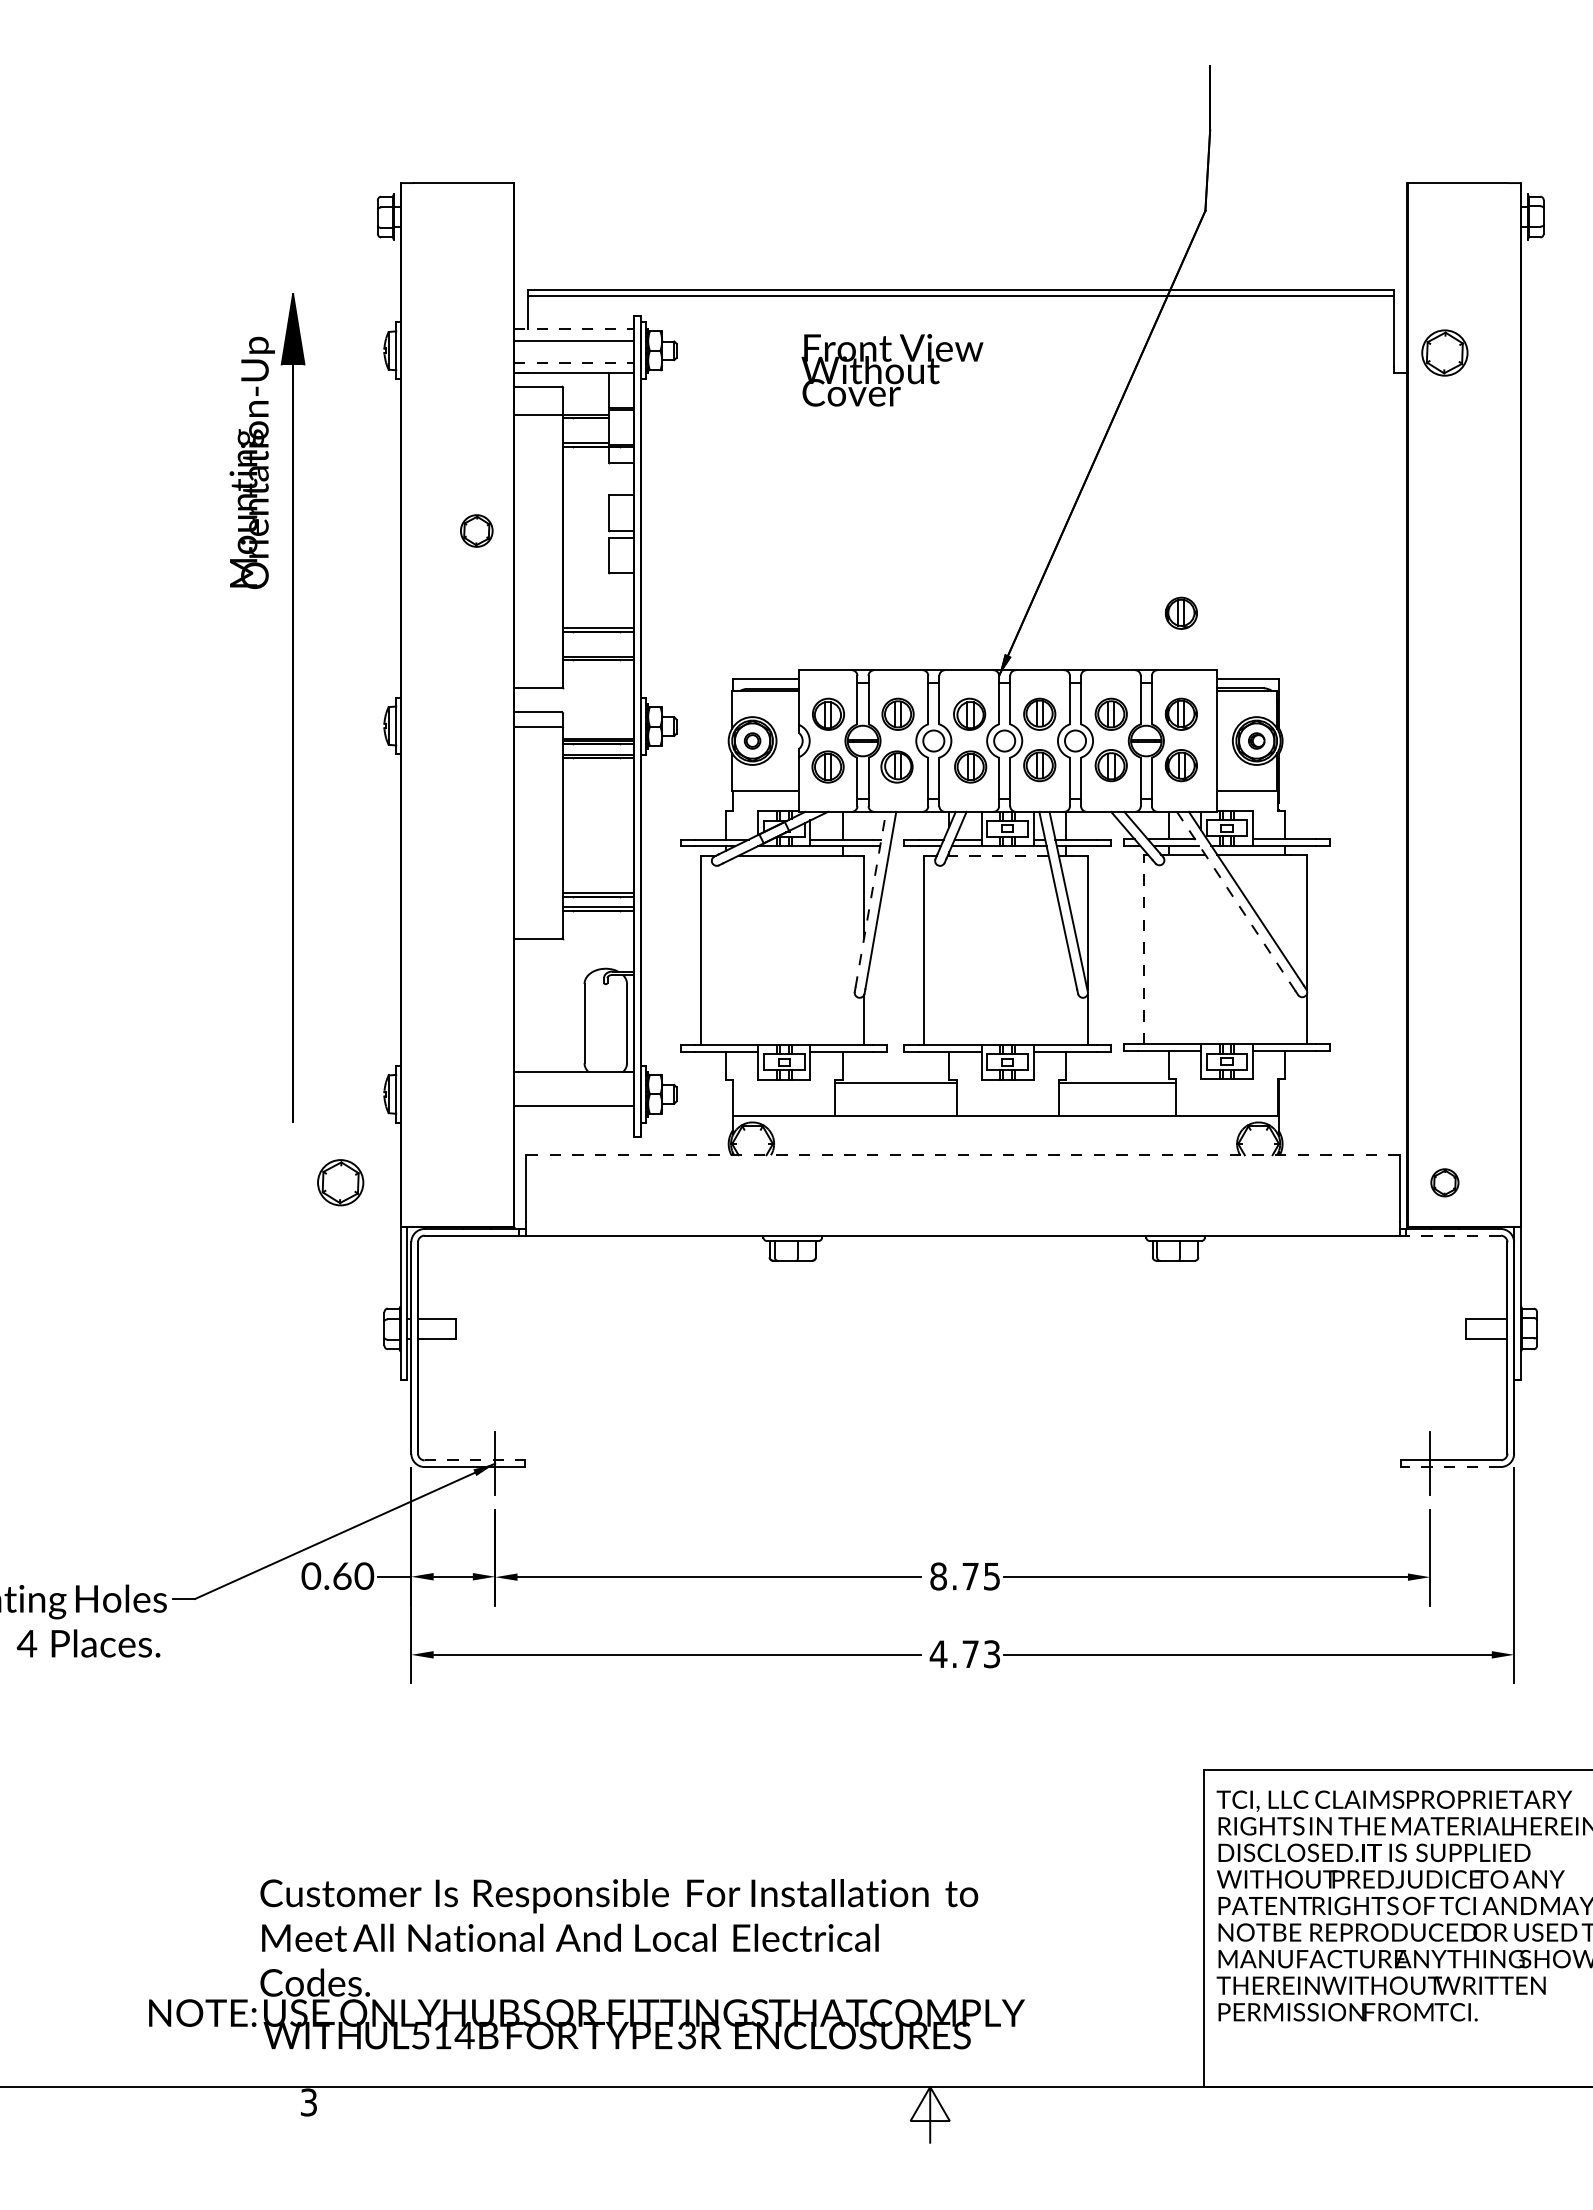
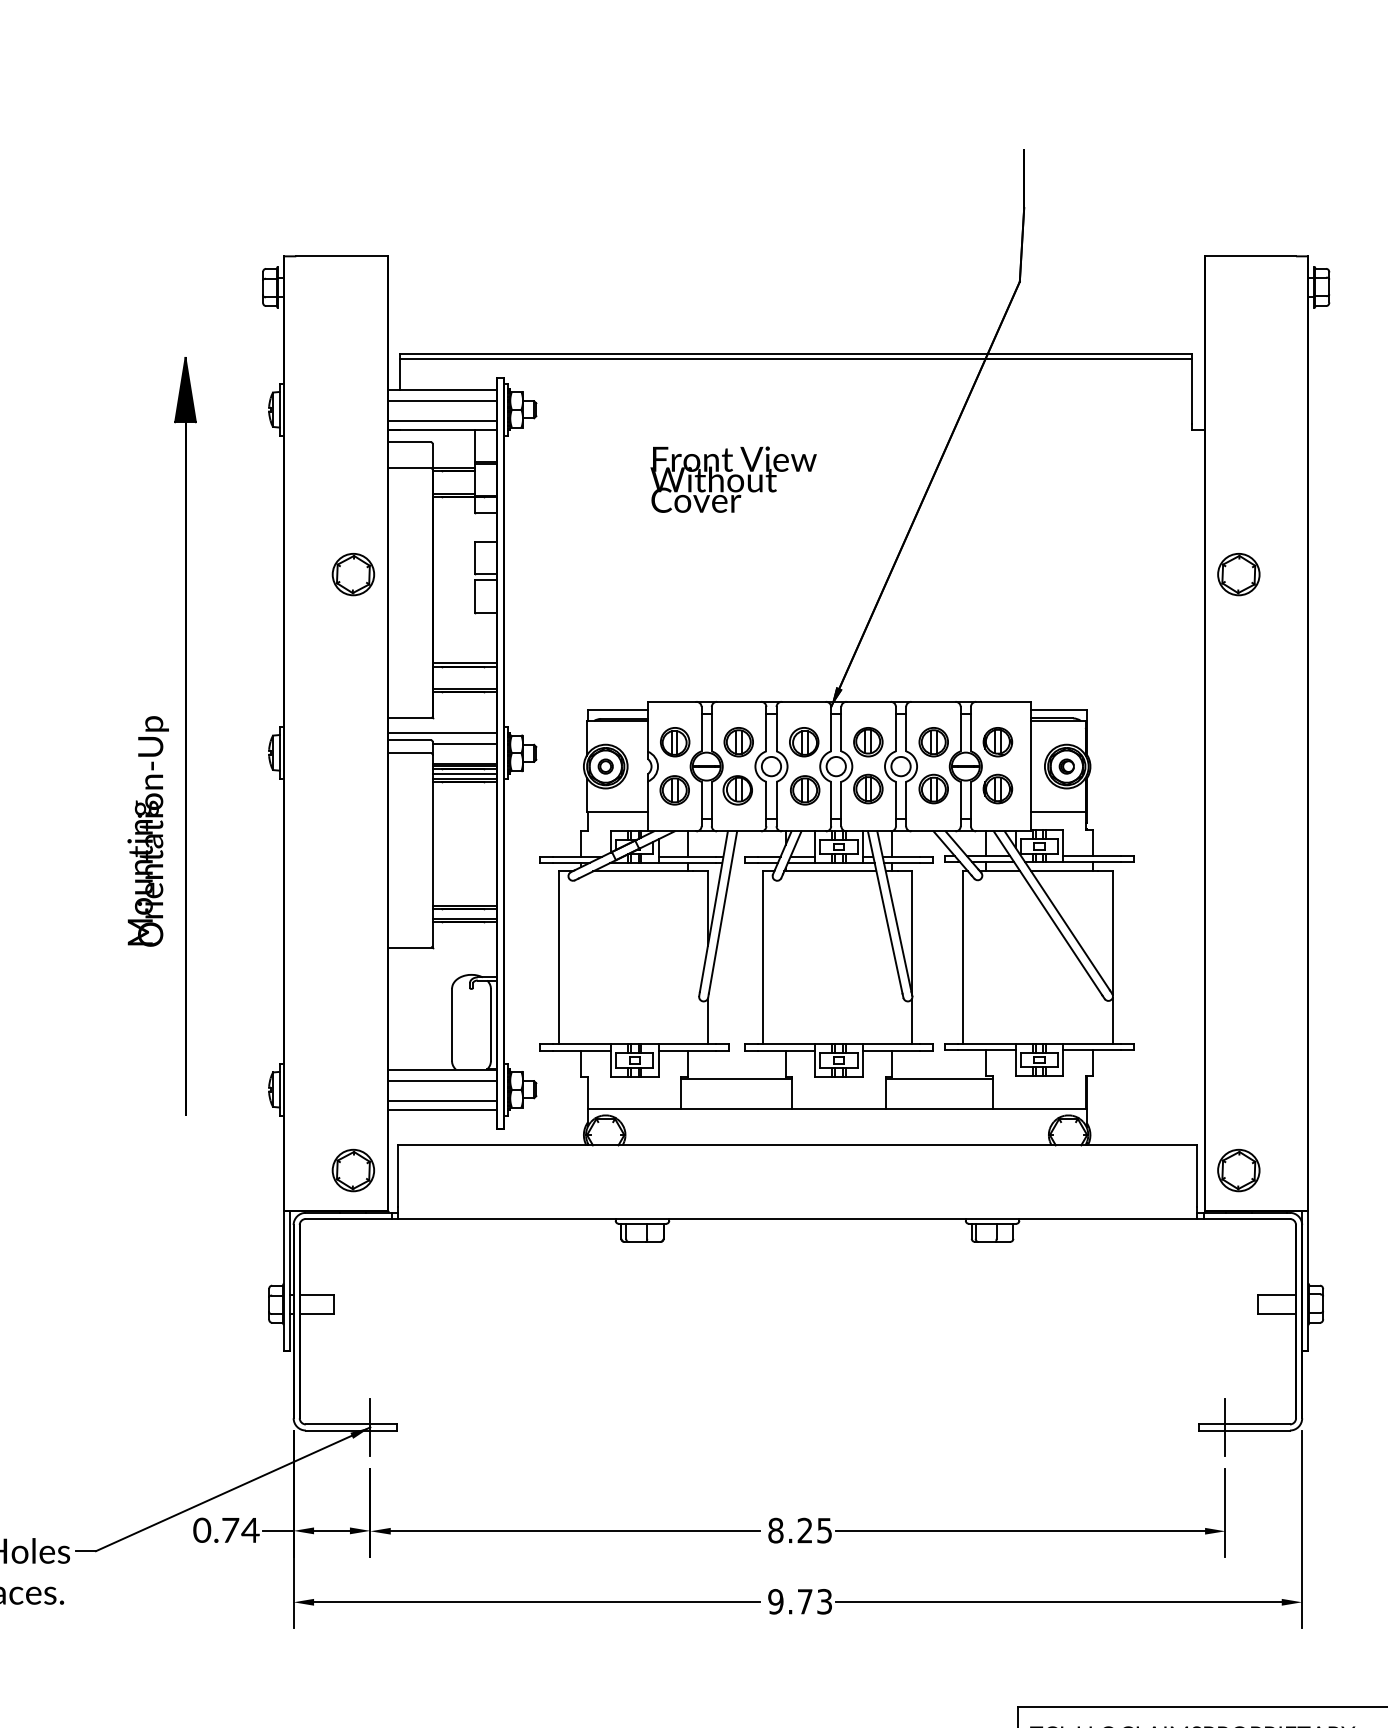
line: (574, 328) -> (442, 389), dashed -> solid
part: (1444, 352) -> (1238, 574), moved
line: (574, 362) -> (442, 420), dashed -> solid
text: (892, 370) -> (733, 479), moved
text: (251, 462) -> (147, 831), moved
part: (476, 530) -> (353, 574), size x1.43
part: (1180, 612) -> (997, 649), removed
line: (574, 704) -> (442, 733), added
line: (598, 716) -> (464, 744), added
line: (598, 748) -> (464, 773), added
line: (997, 855) -> (829, 871), dashed -> solid
line: (870, 899) -> (713, 911), dashed -> solid
line: (1236, 901) -> (1048, 913), dashed -> solid
line: (1143, 949) -> (963, 957), dashed -> solid
line: (574, 1084) -> (442, 1080), added
line: (574, 1116) -> (442, 1109), added
line: (962, 1155) -> (797, 1145), dashed -> solid
part: (340, 1182) -> (353, 1170), moved
part: (1444, 1182) -> (1238, 1170), size x1.67
line: (1453, 1235) -> (1246, 1218), dashed -> solid
line: (474, 1460) -> (351, 1424), dashed -> solid
line: (1450, 1467) -> (1243, 1430), dashed -> solid
text: (353, 1575) -> (240, 1529), 0.60 -> 0.74
text: (970, 1576) -> (805, 1530), 8.75 -> 8.25
text: (938, 1654) -> (775, 1601), 4.73 -> 9.73

